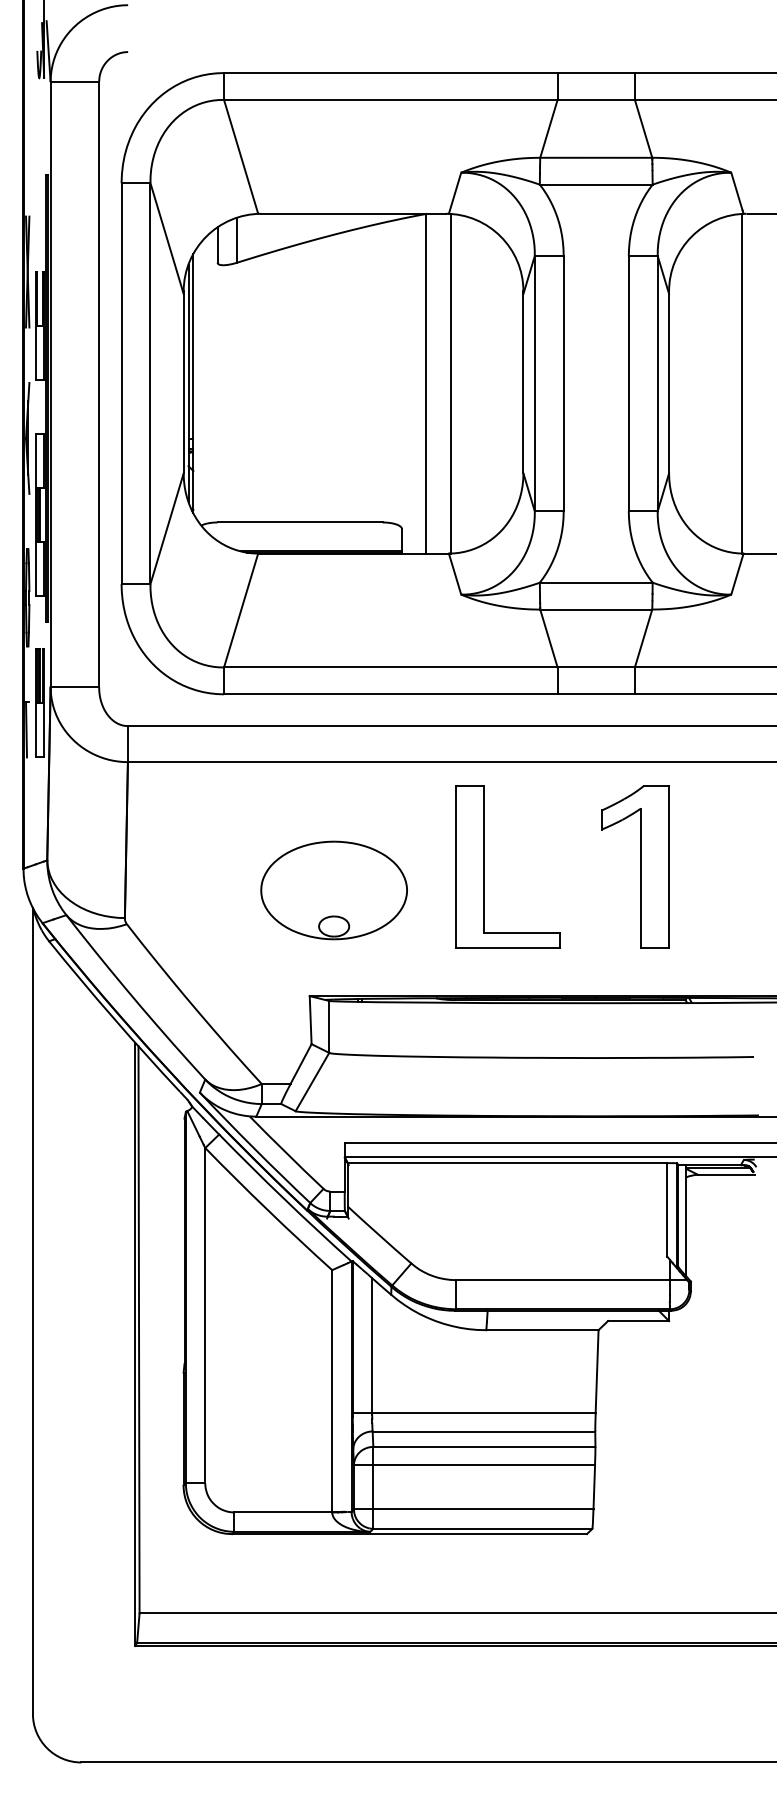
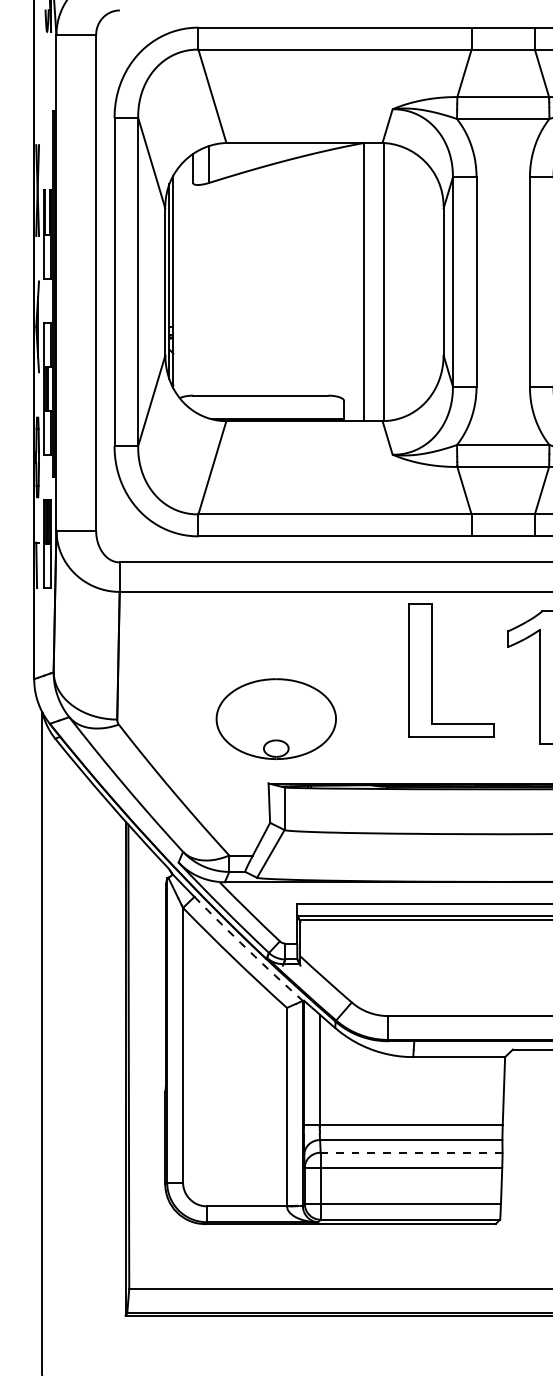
part: (484, 866) -> (432, 670), moved
part: (333, 890) -> (275, 719), moved
arc: (284, 1199) -> (247, 950), solid -> dashed
line: (483, 1446) -> (410, 1152), solid -> dashed

